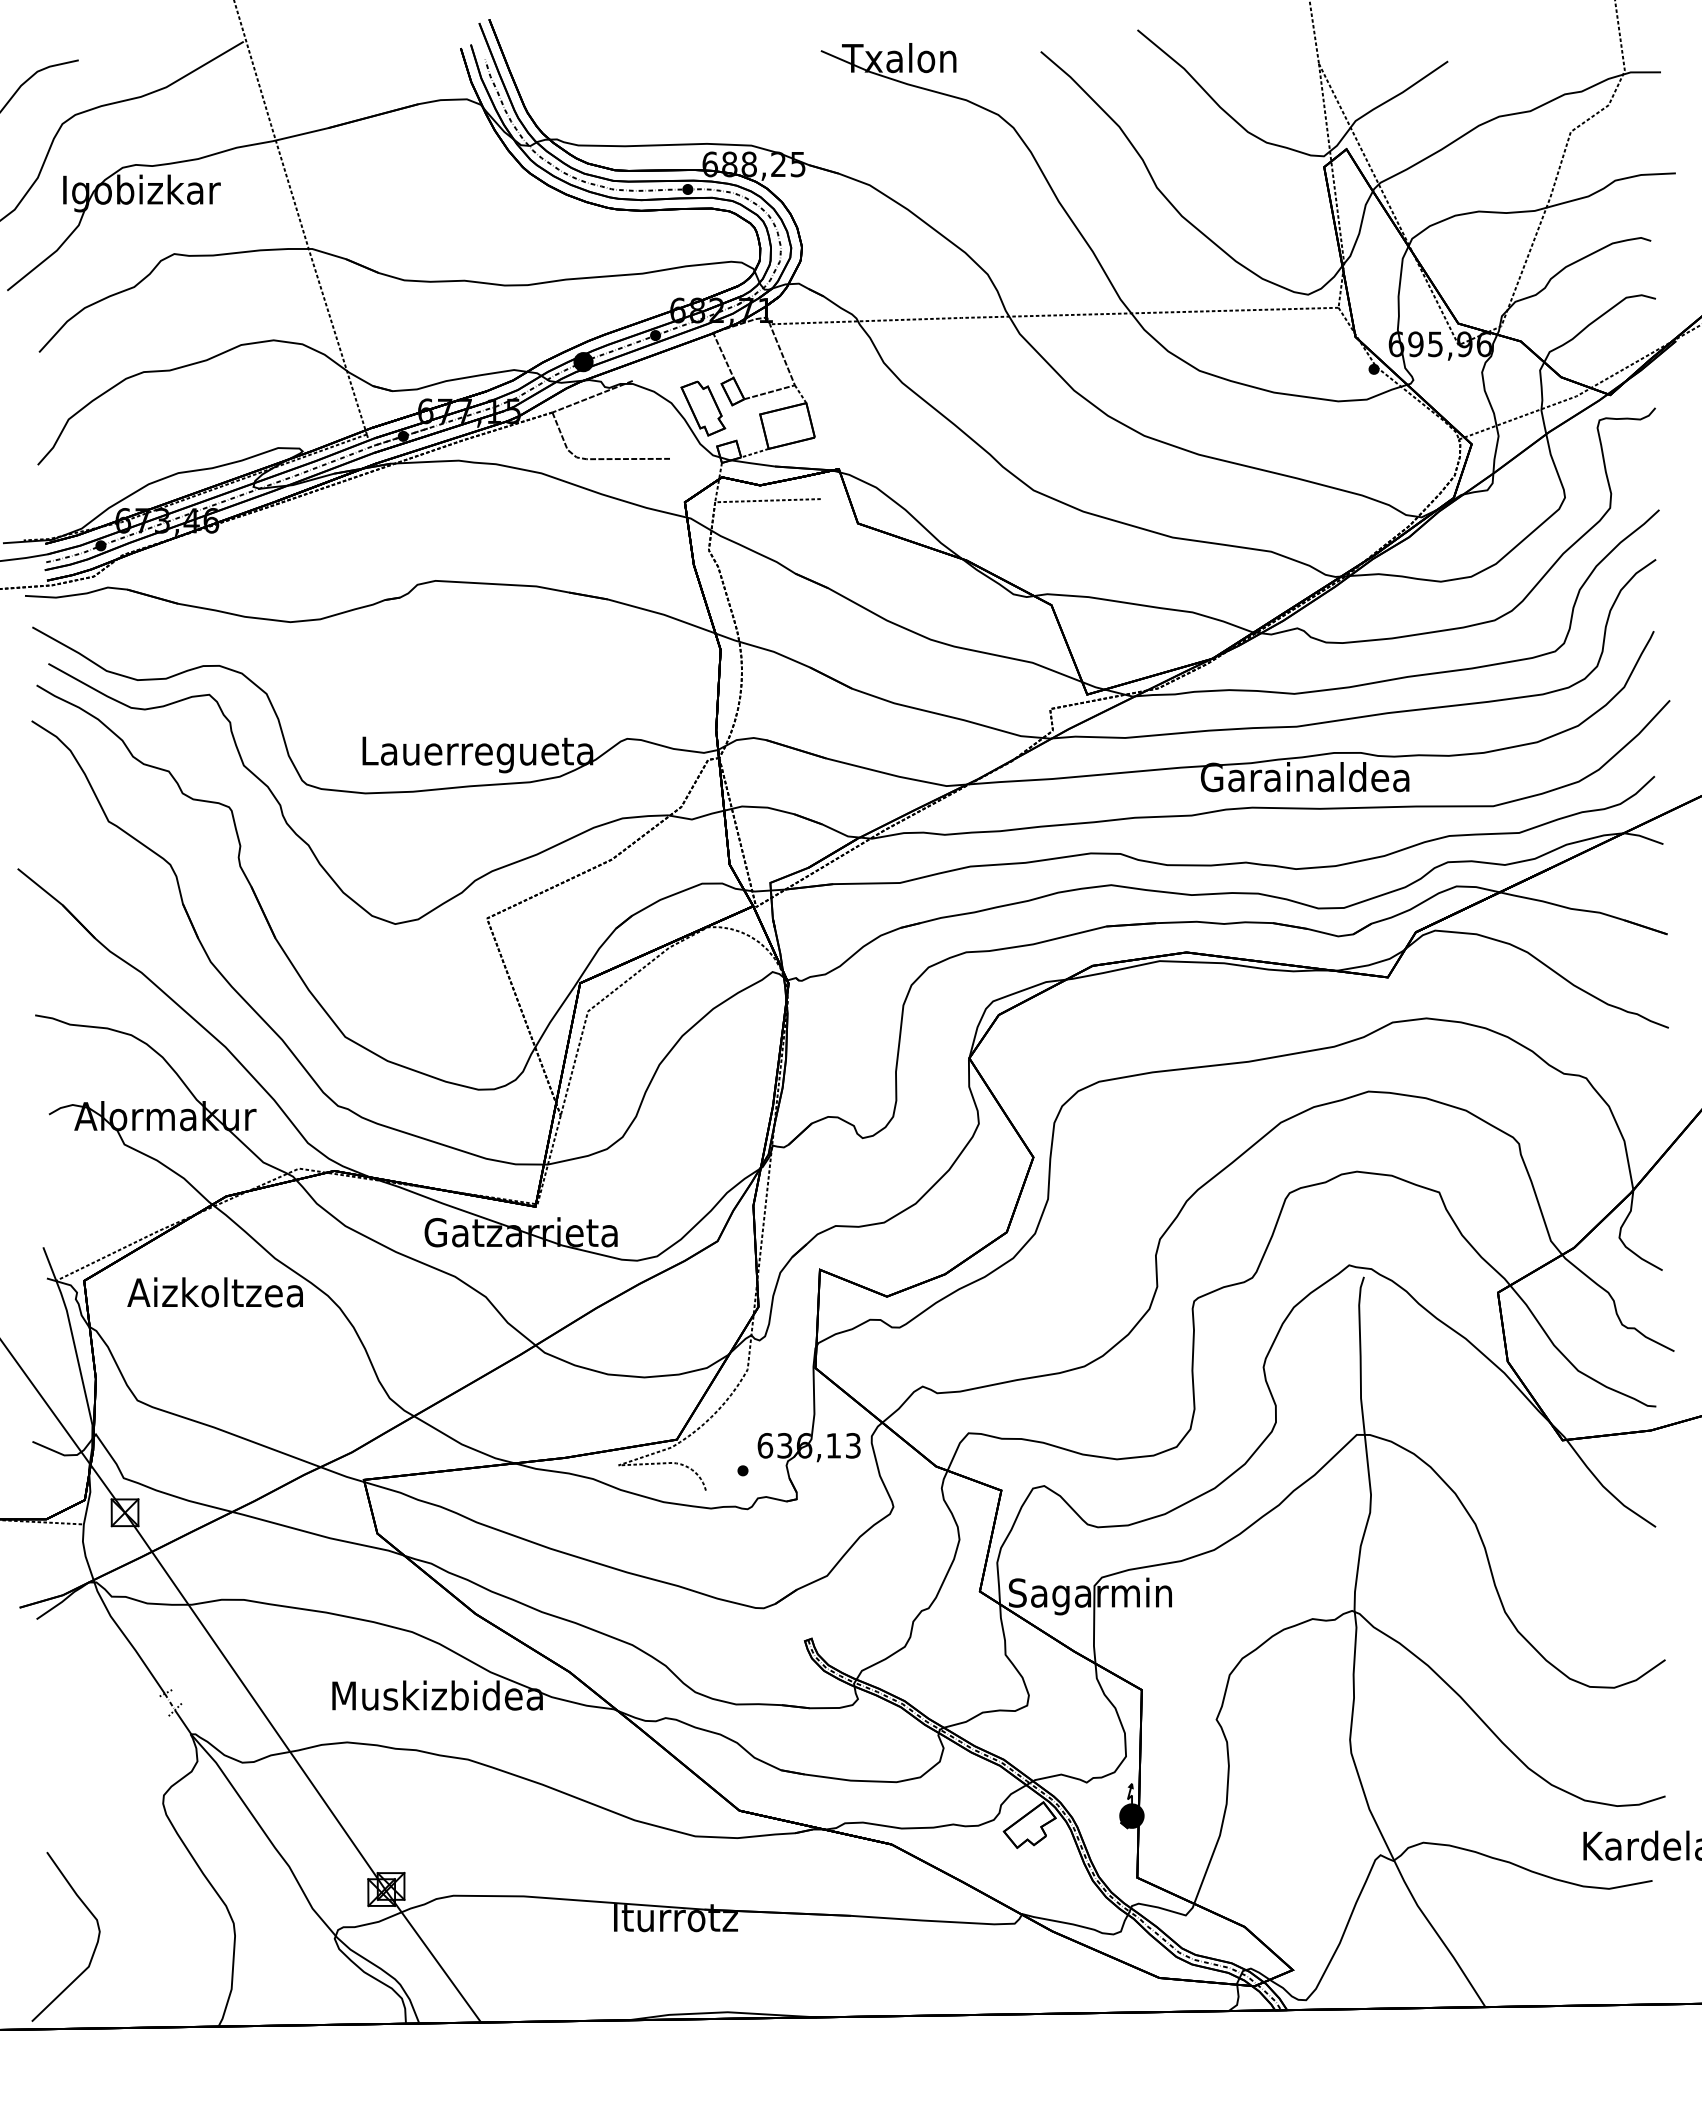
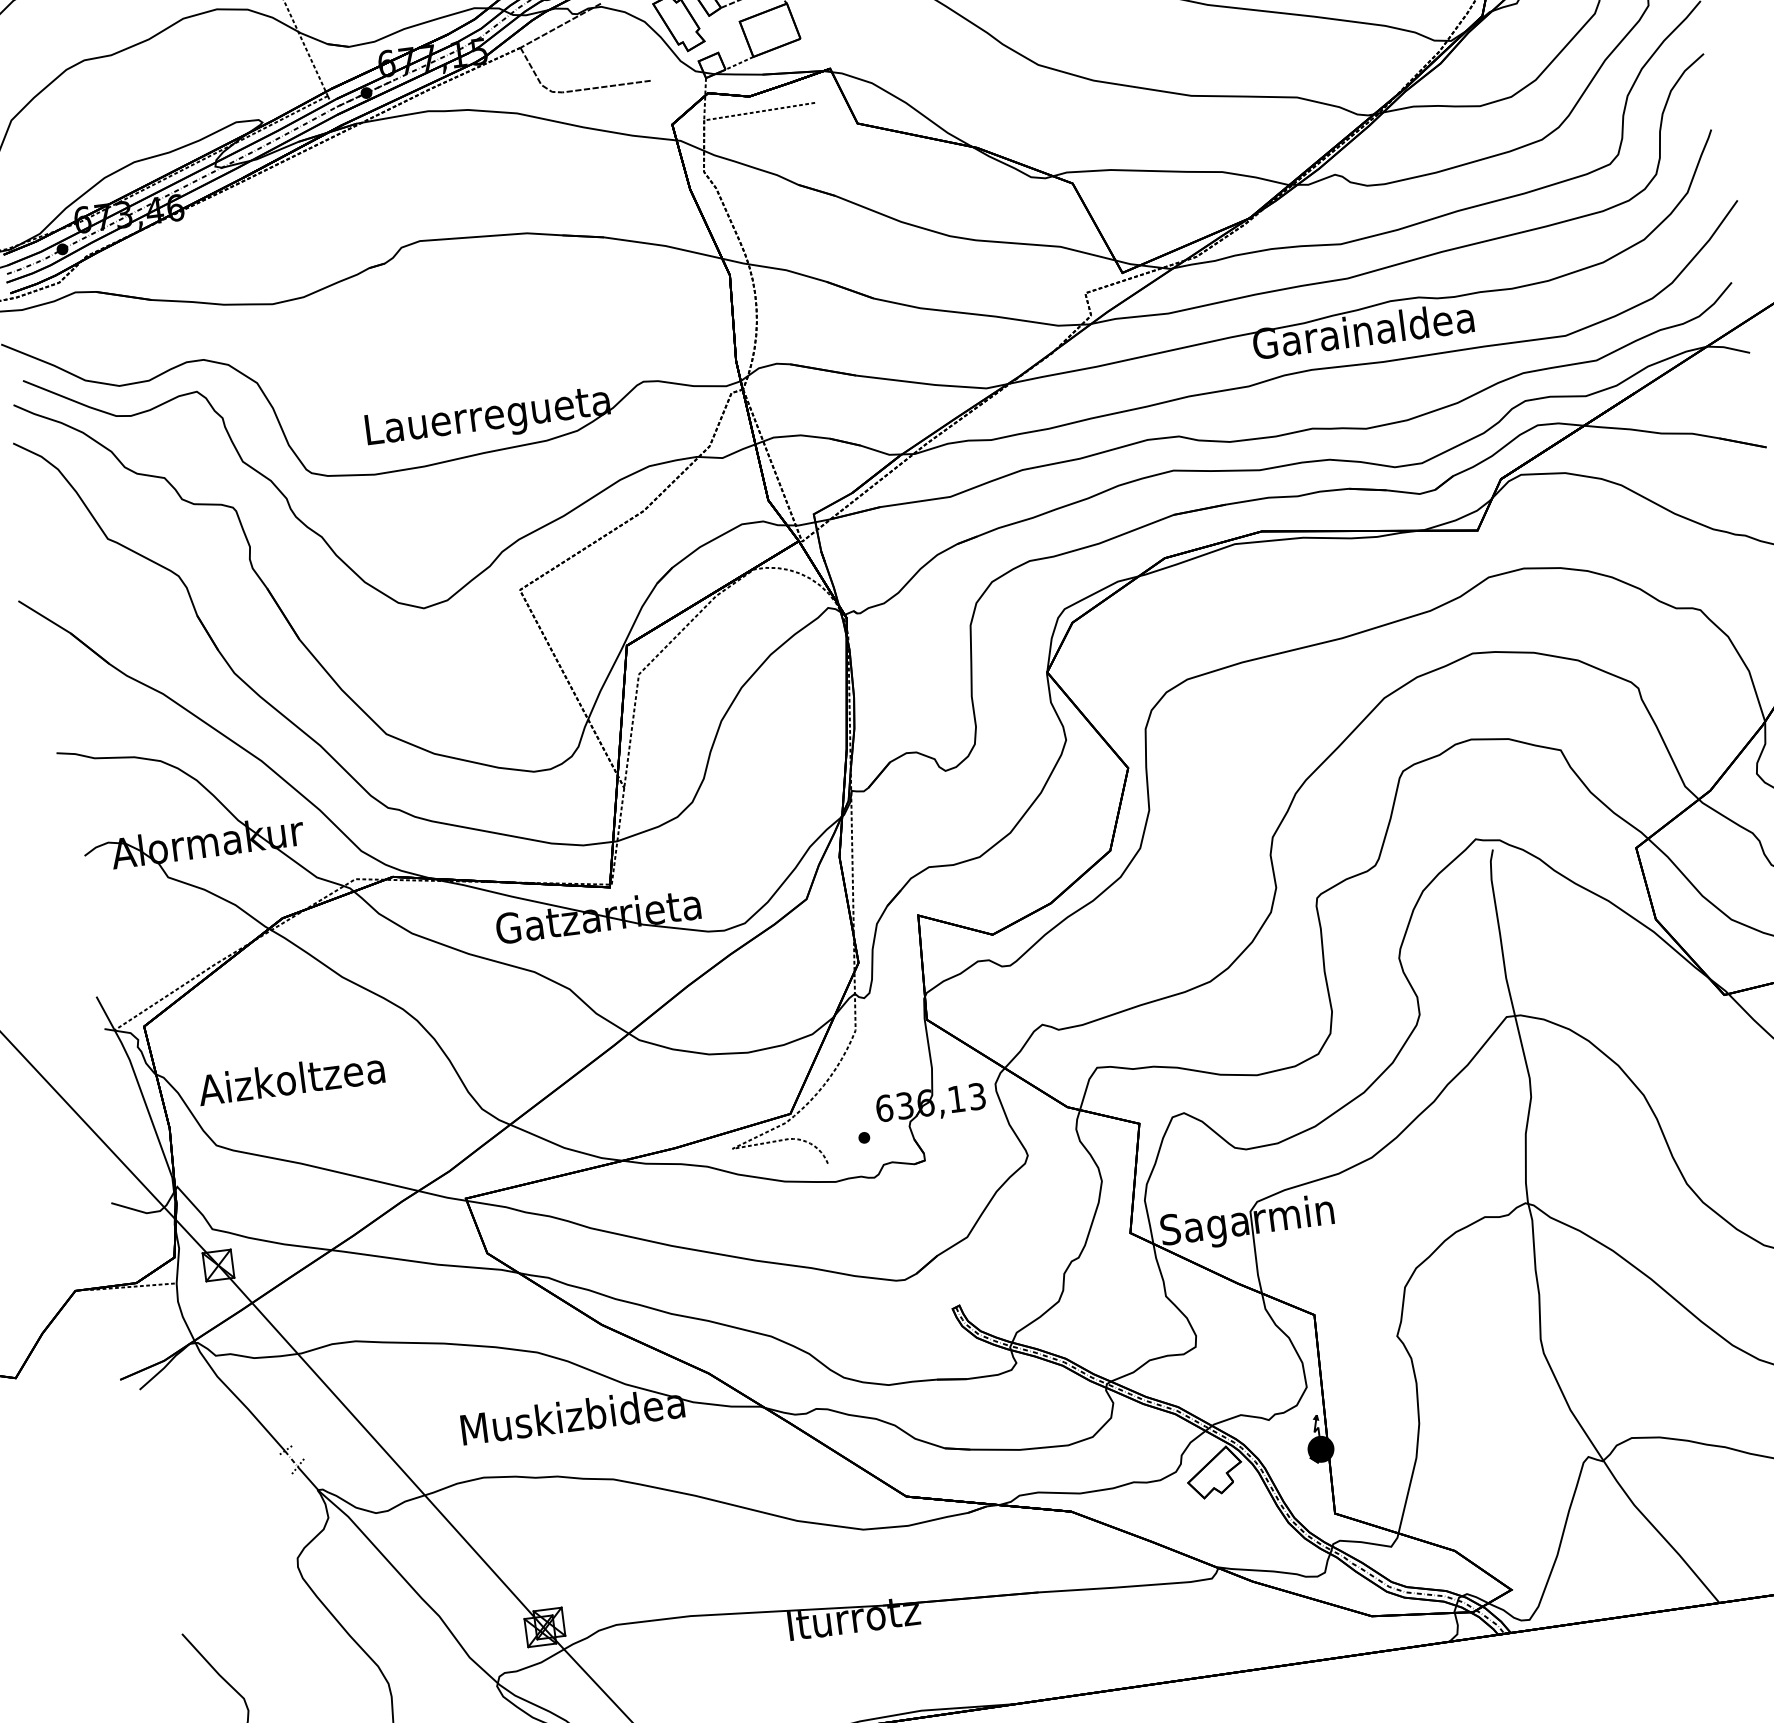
text: (214, 1292) -> (290, 1079), moved

